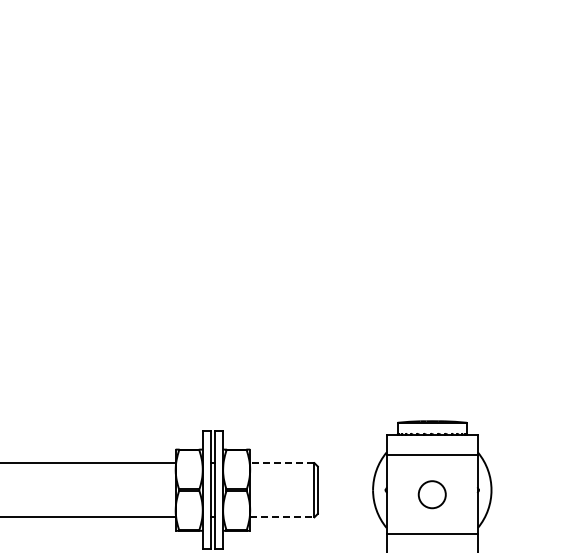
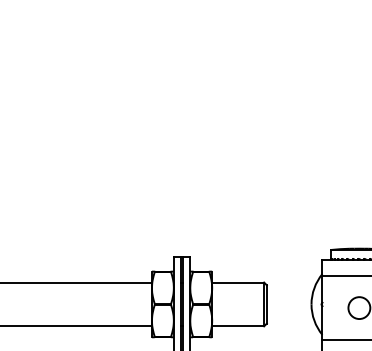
line: (281, 463) -> (237, 282), dashed -> solid
line: (282, 517) -> (238, 326), dashed -> solid

